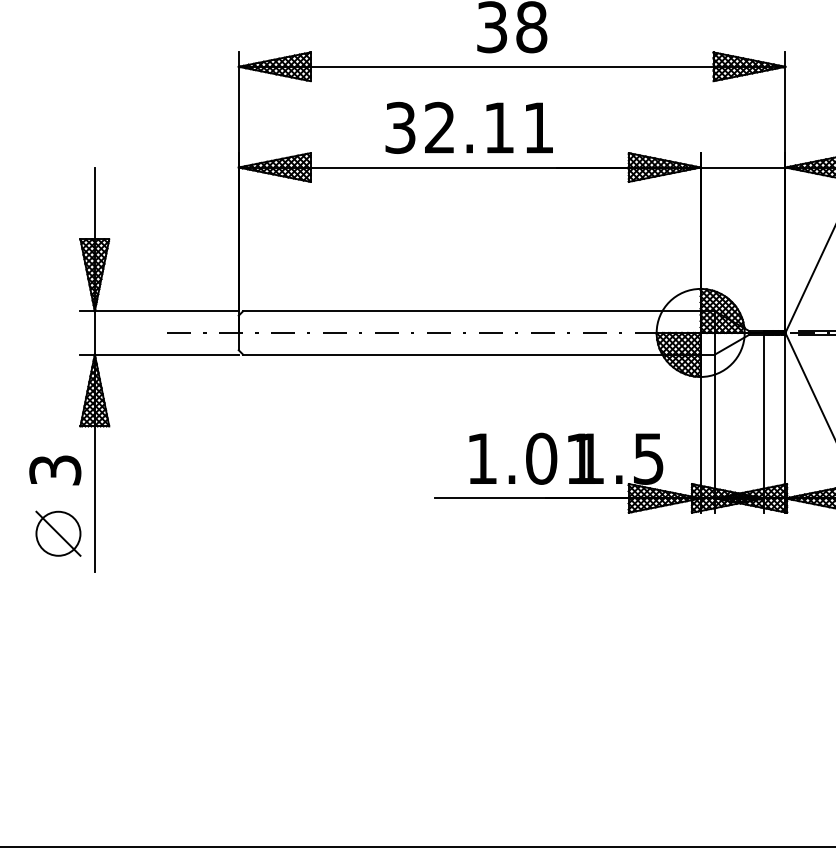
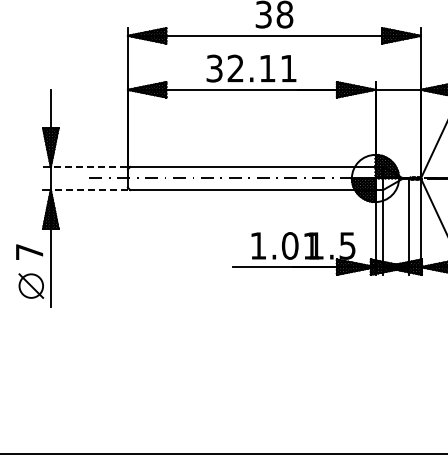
line: (161, 310) -> (86, 166), solid -> dashed
line: (167, 355) -> (89, 190), solid -> dashed
text: (55, 471) -> (29, 252), 3 -> 7

